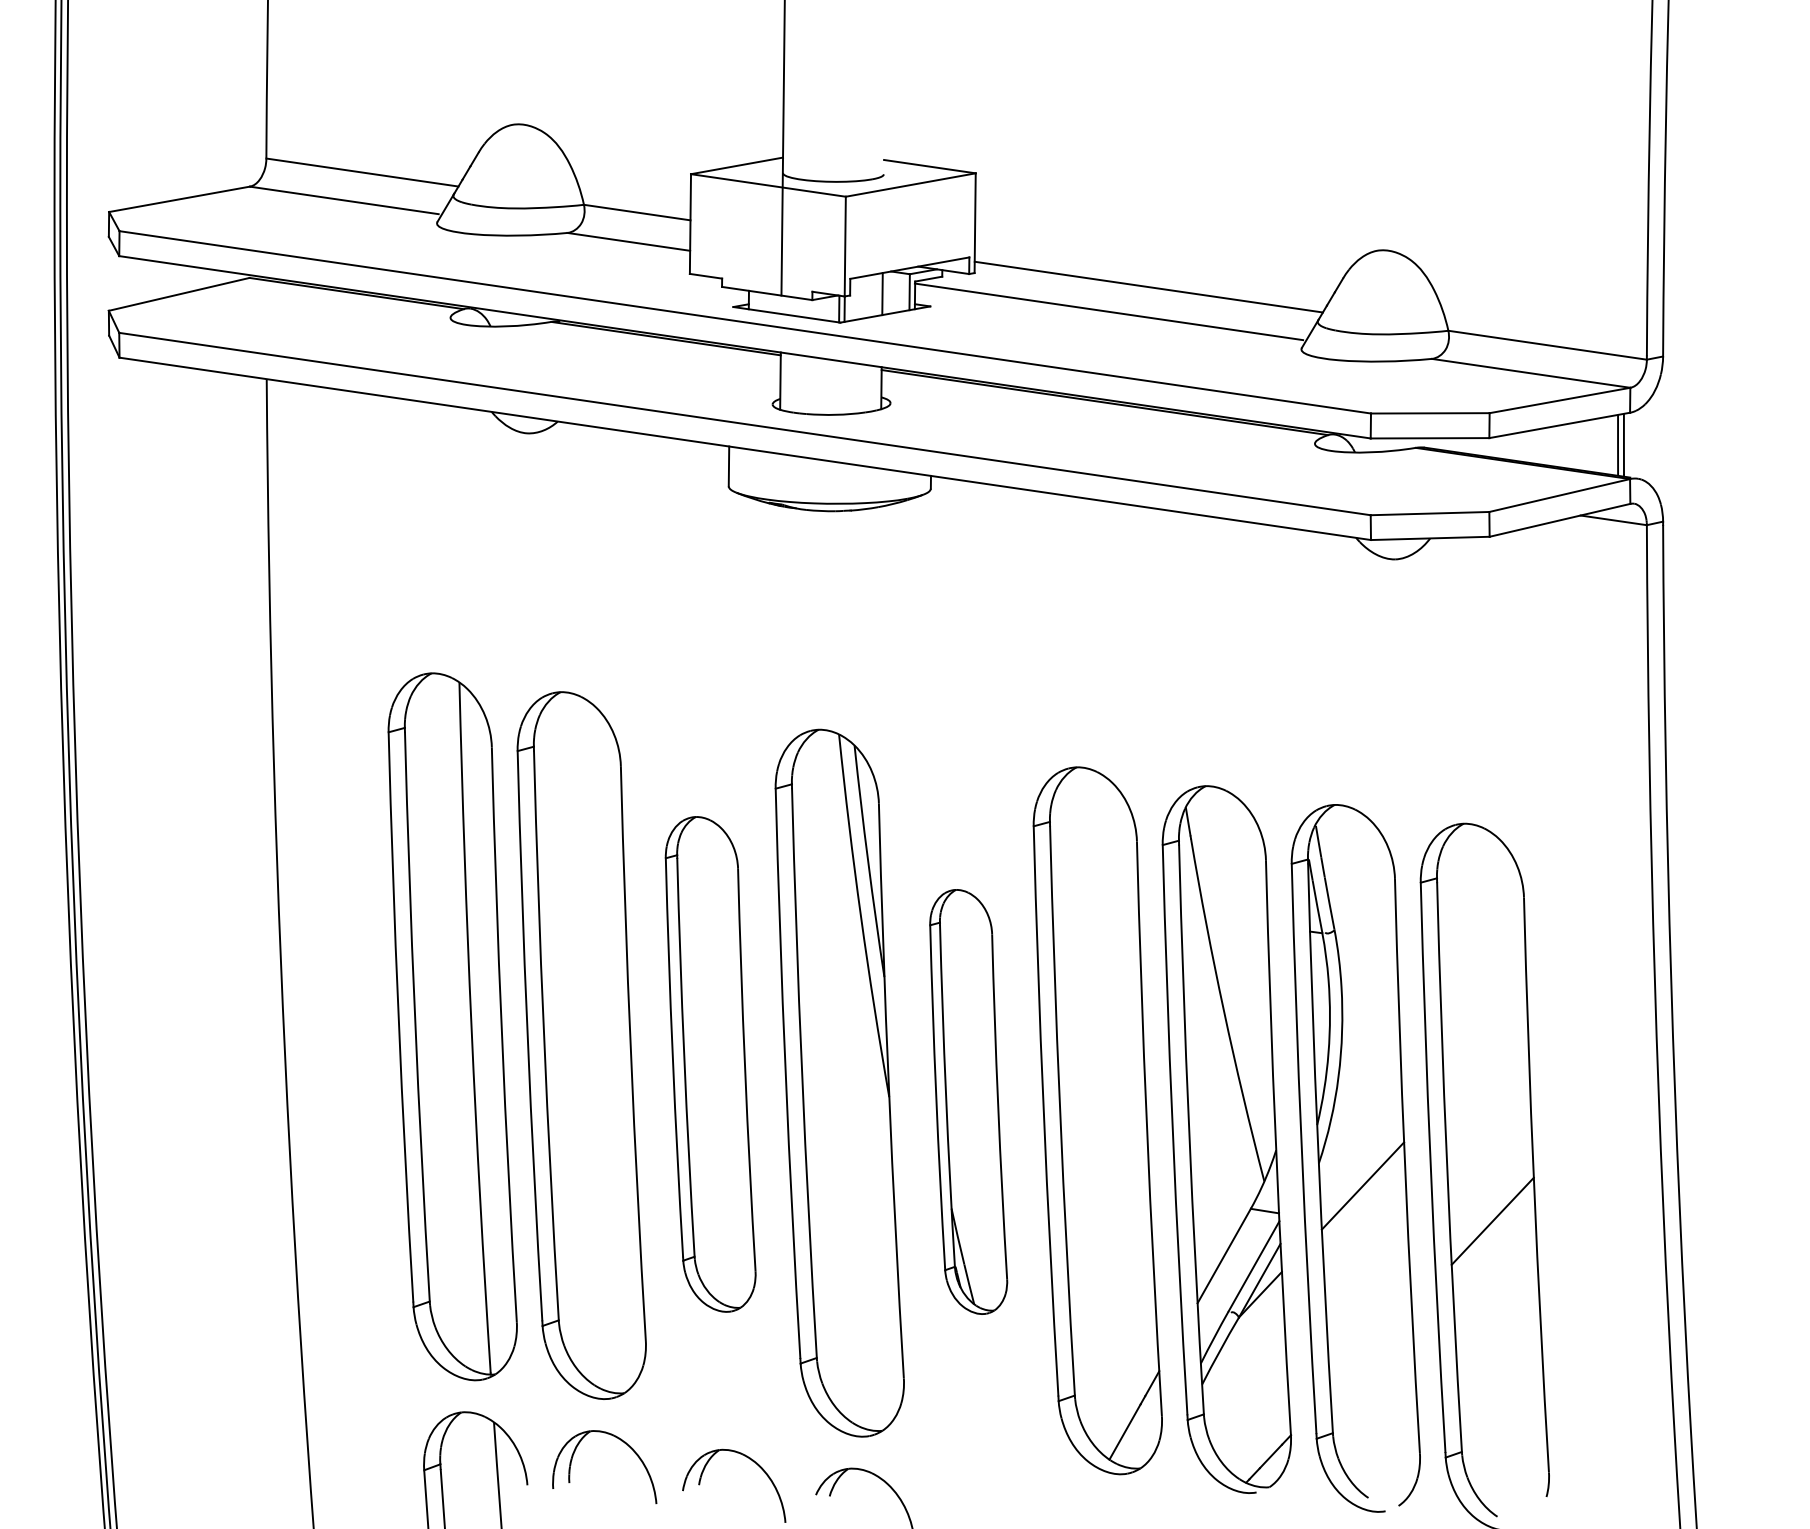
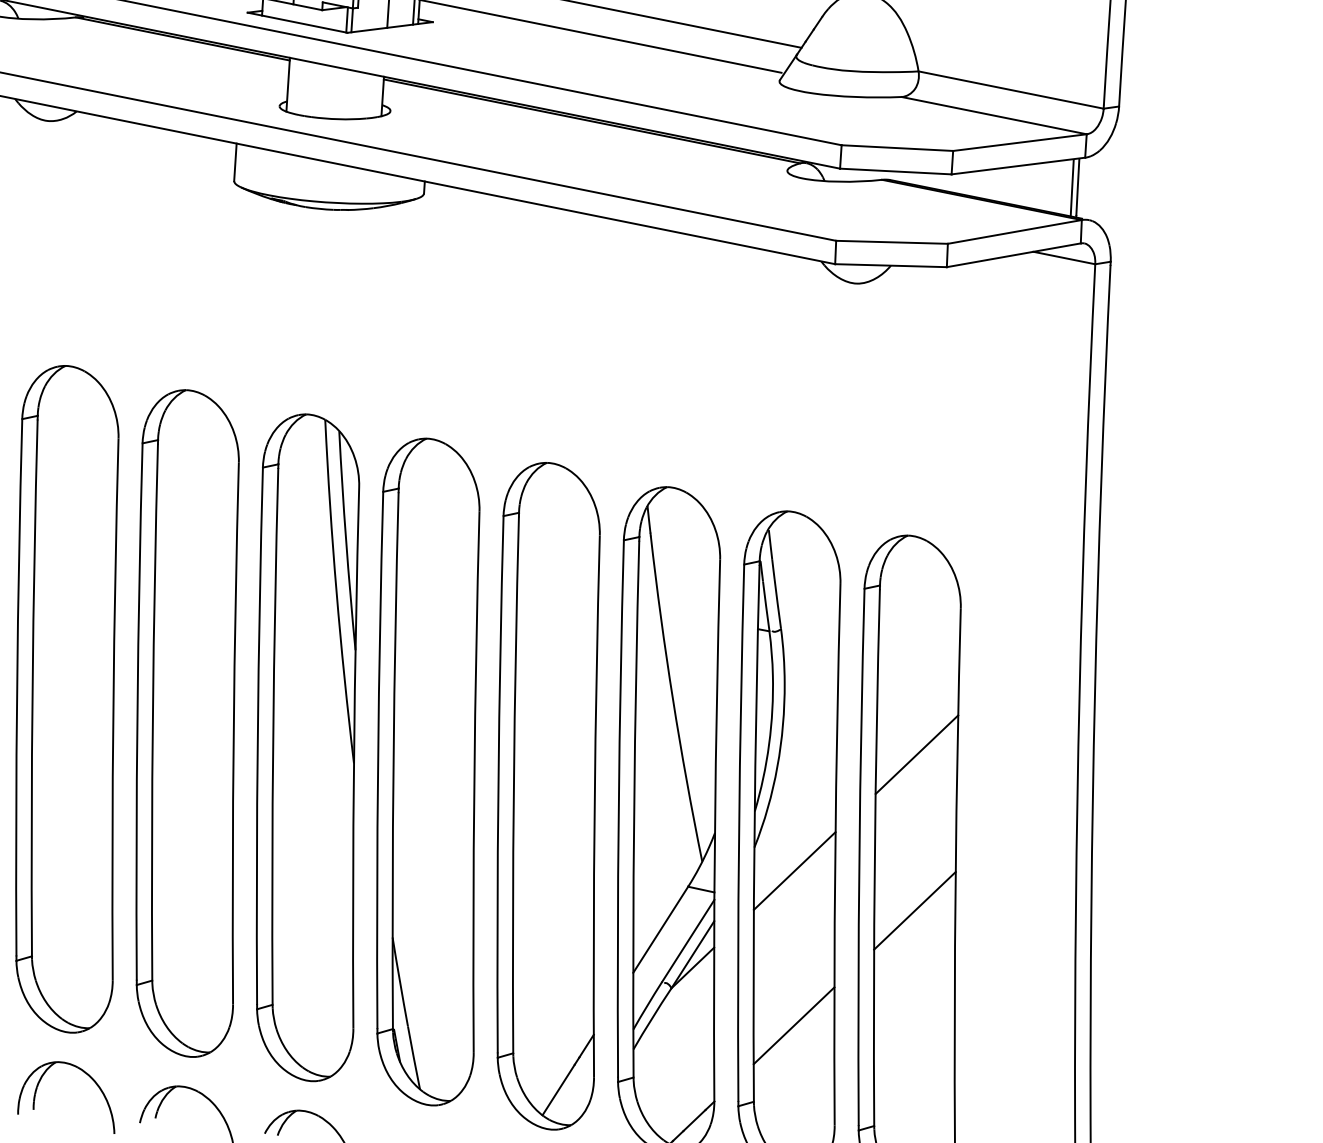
line: (1485, 1055) -> (916, 754), added
part: (710, 1064) -> (187, 723), size x1.43
part: (968, 1101) -> (428, 771), size x1.67
line: (1370, 1350) -> (793, 1026), added

